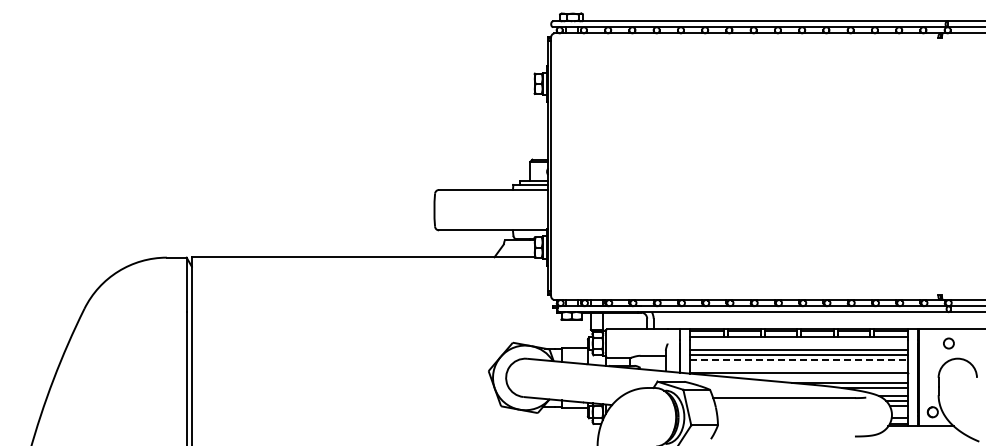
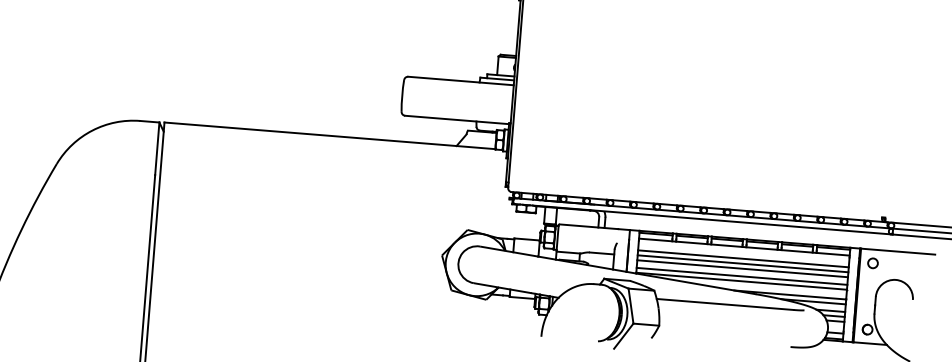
circle: (948, 343) -> (872, 263), moved
line: (799, 359) -> (743, 268), dashed -> solid
line: (799, 367) -> (742, 276), added

